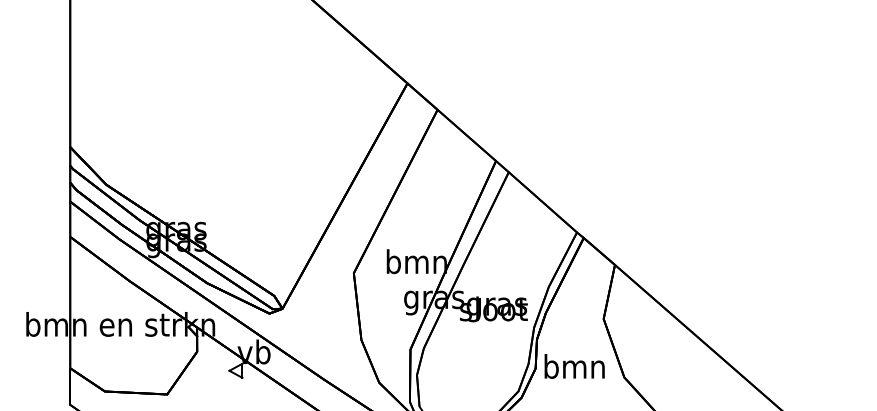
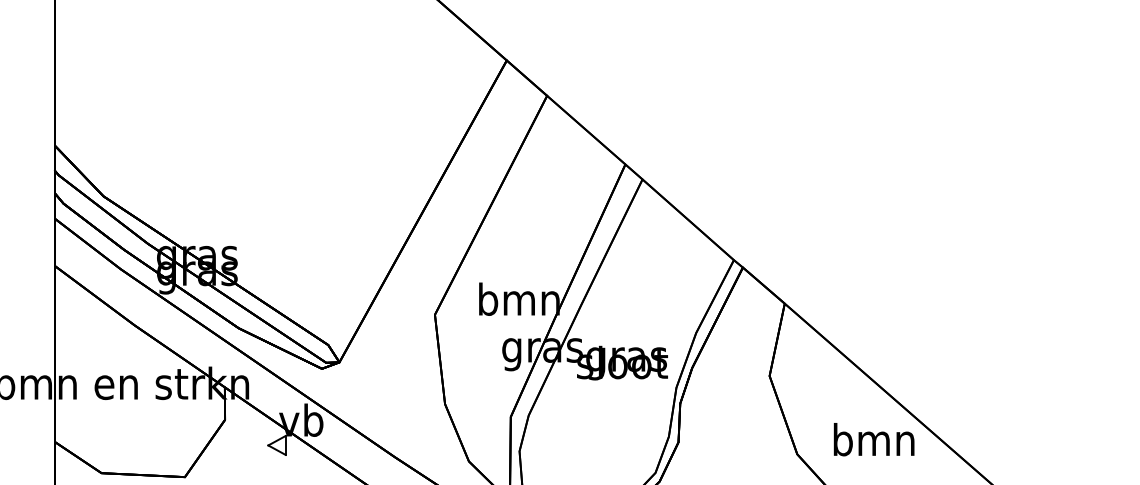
text: (574, 366) -> (873, 439), moved

